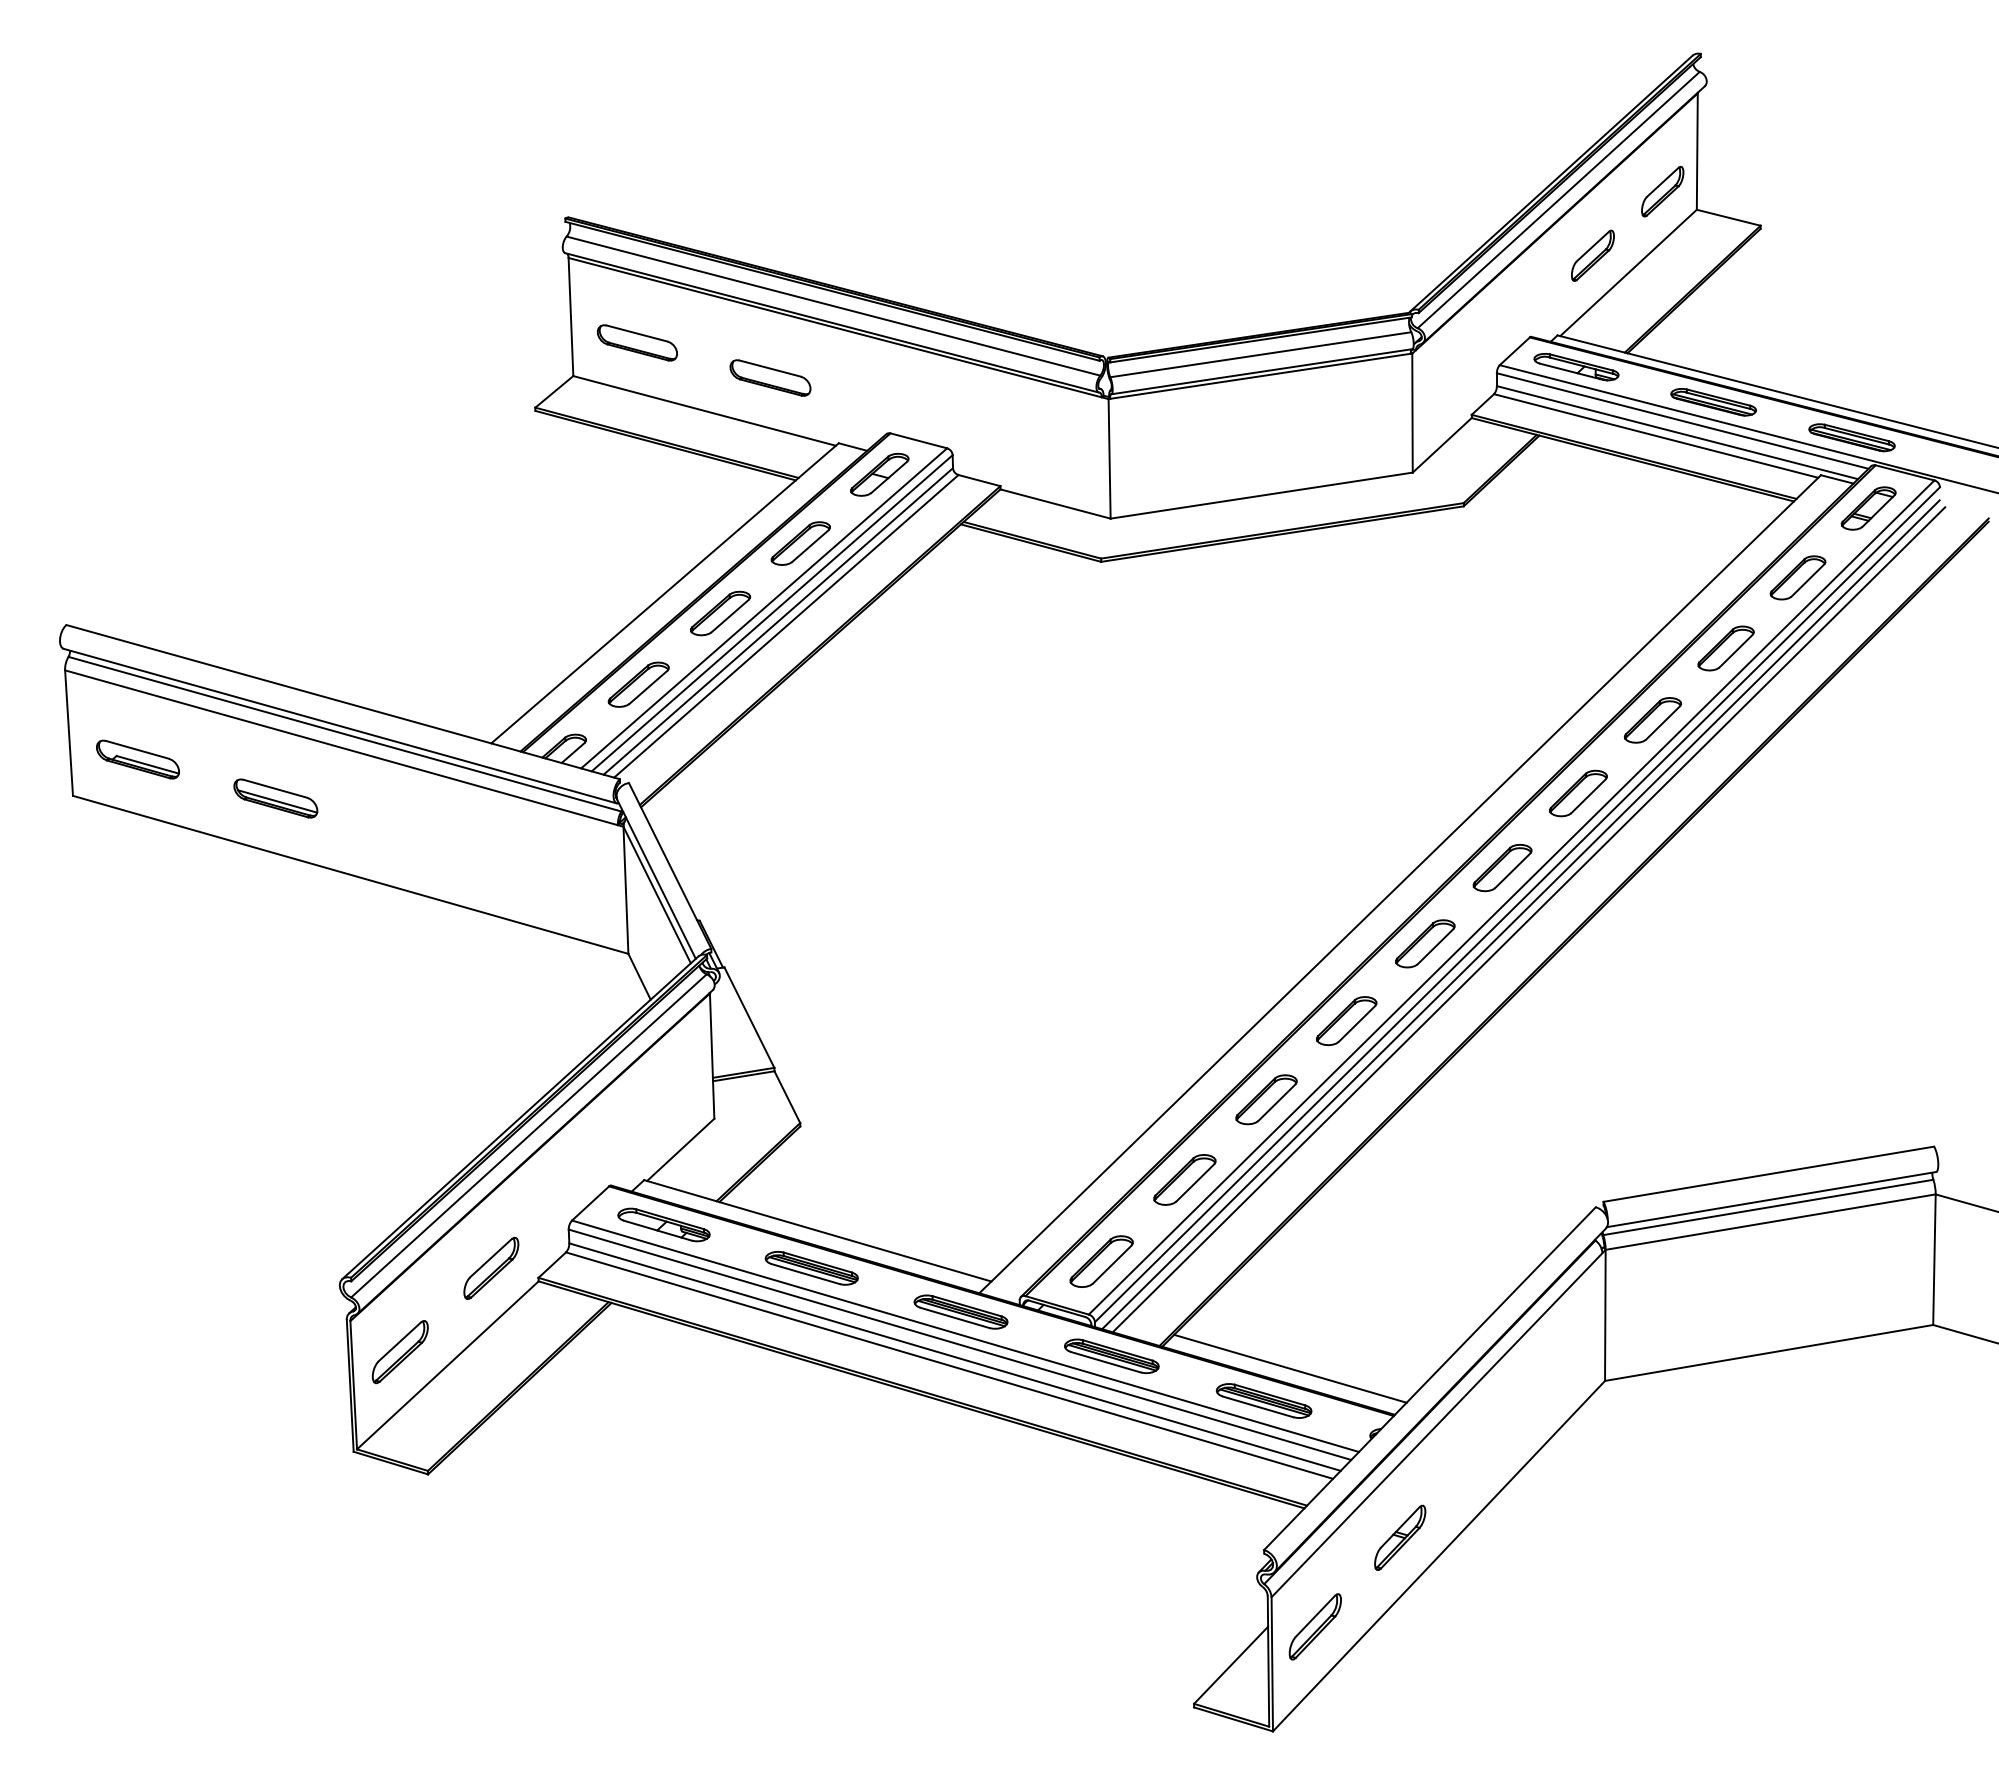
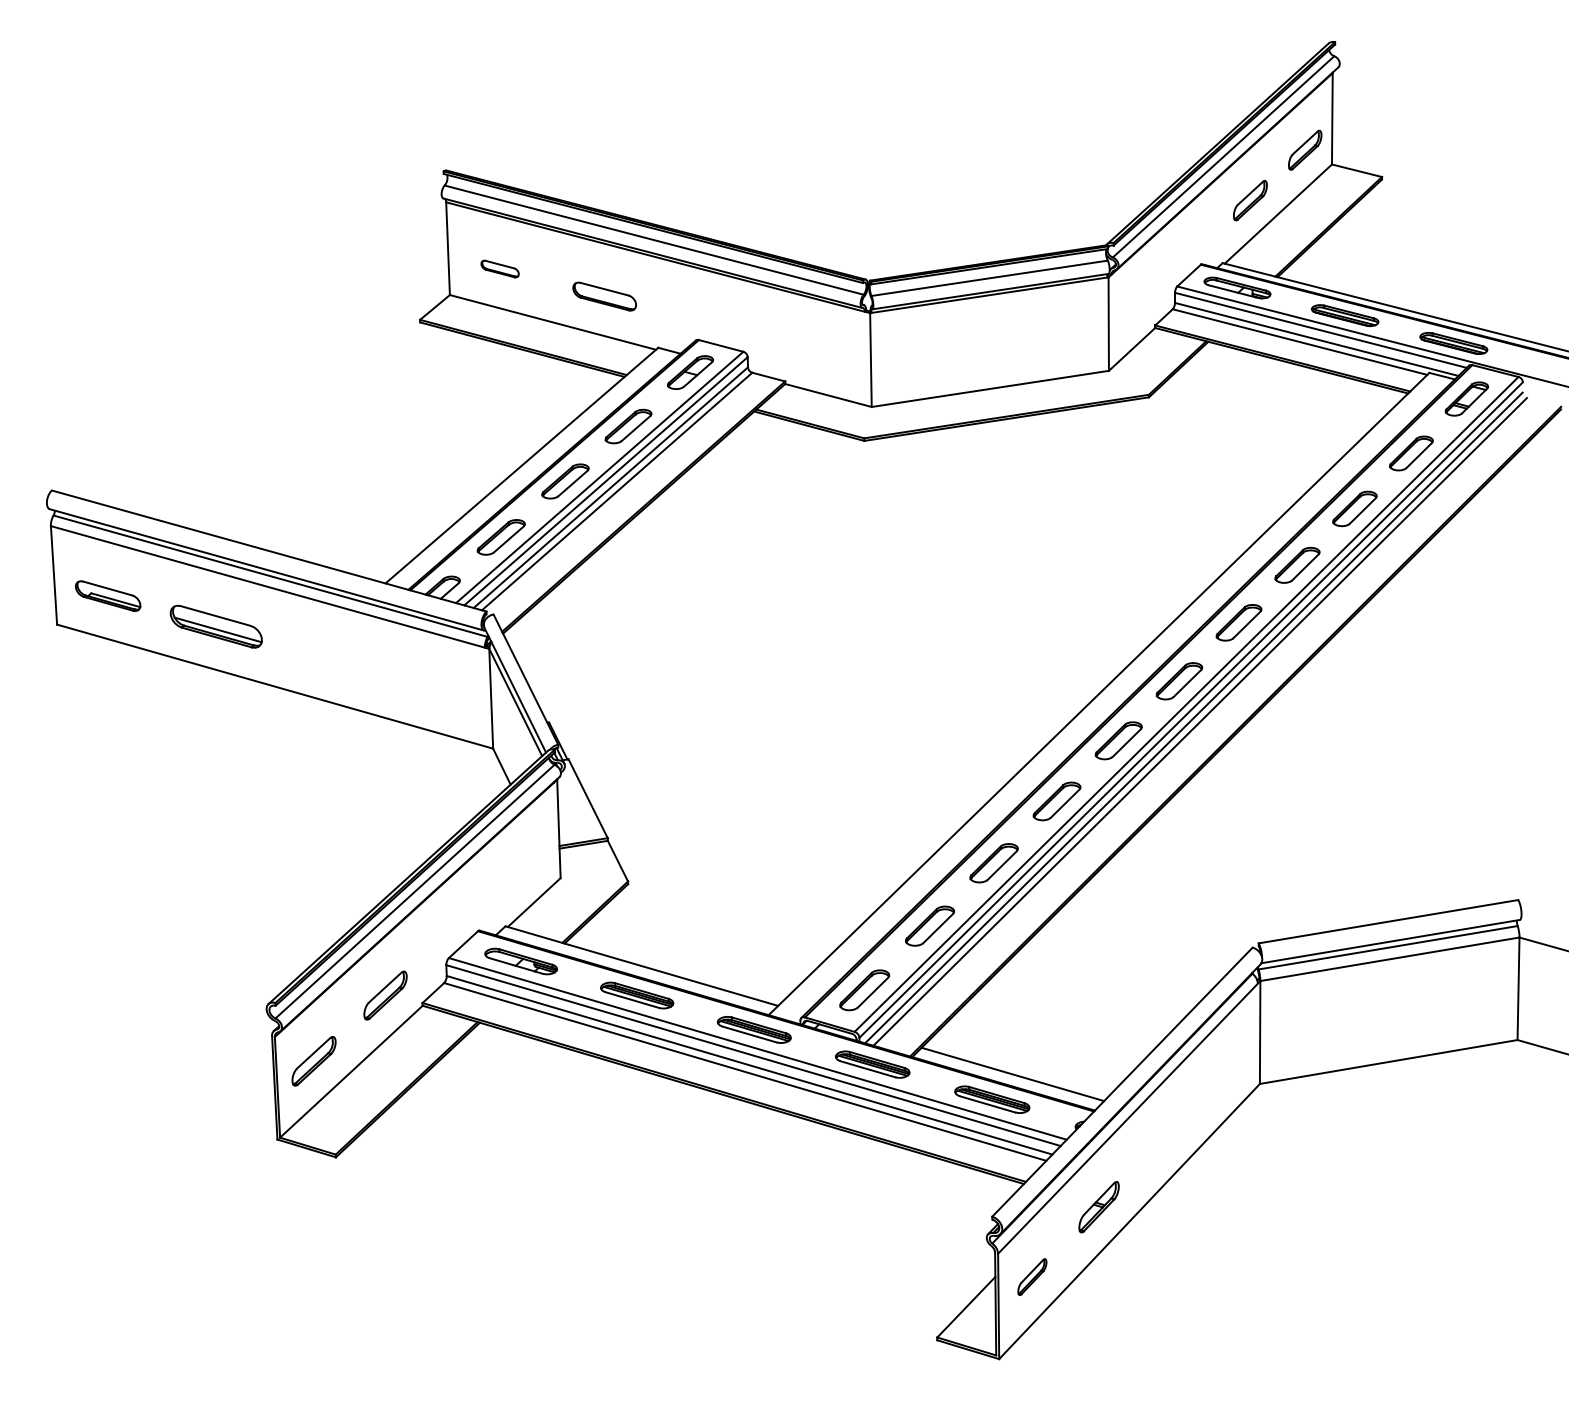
part: (636, 342) -> (499, 268), size x0.6
part: (275, 798) -> (216, 626), size x1.4
part: (1314, 1626) -> (1031, 1276), size x0.7

